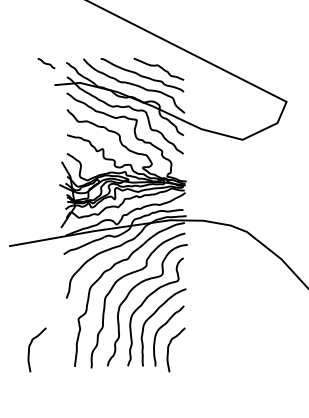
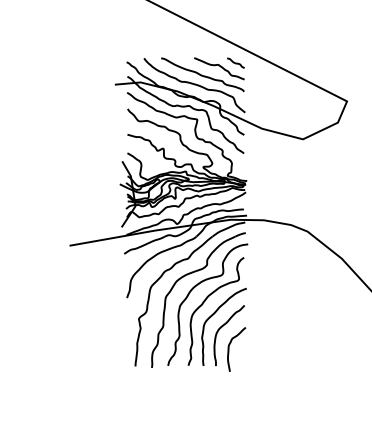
curve: (46, 62) -> (235, 62), moved
curve: (30, 349) -> (90, 349), removed

